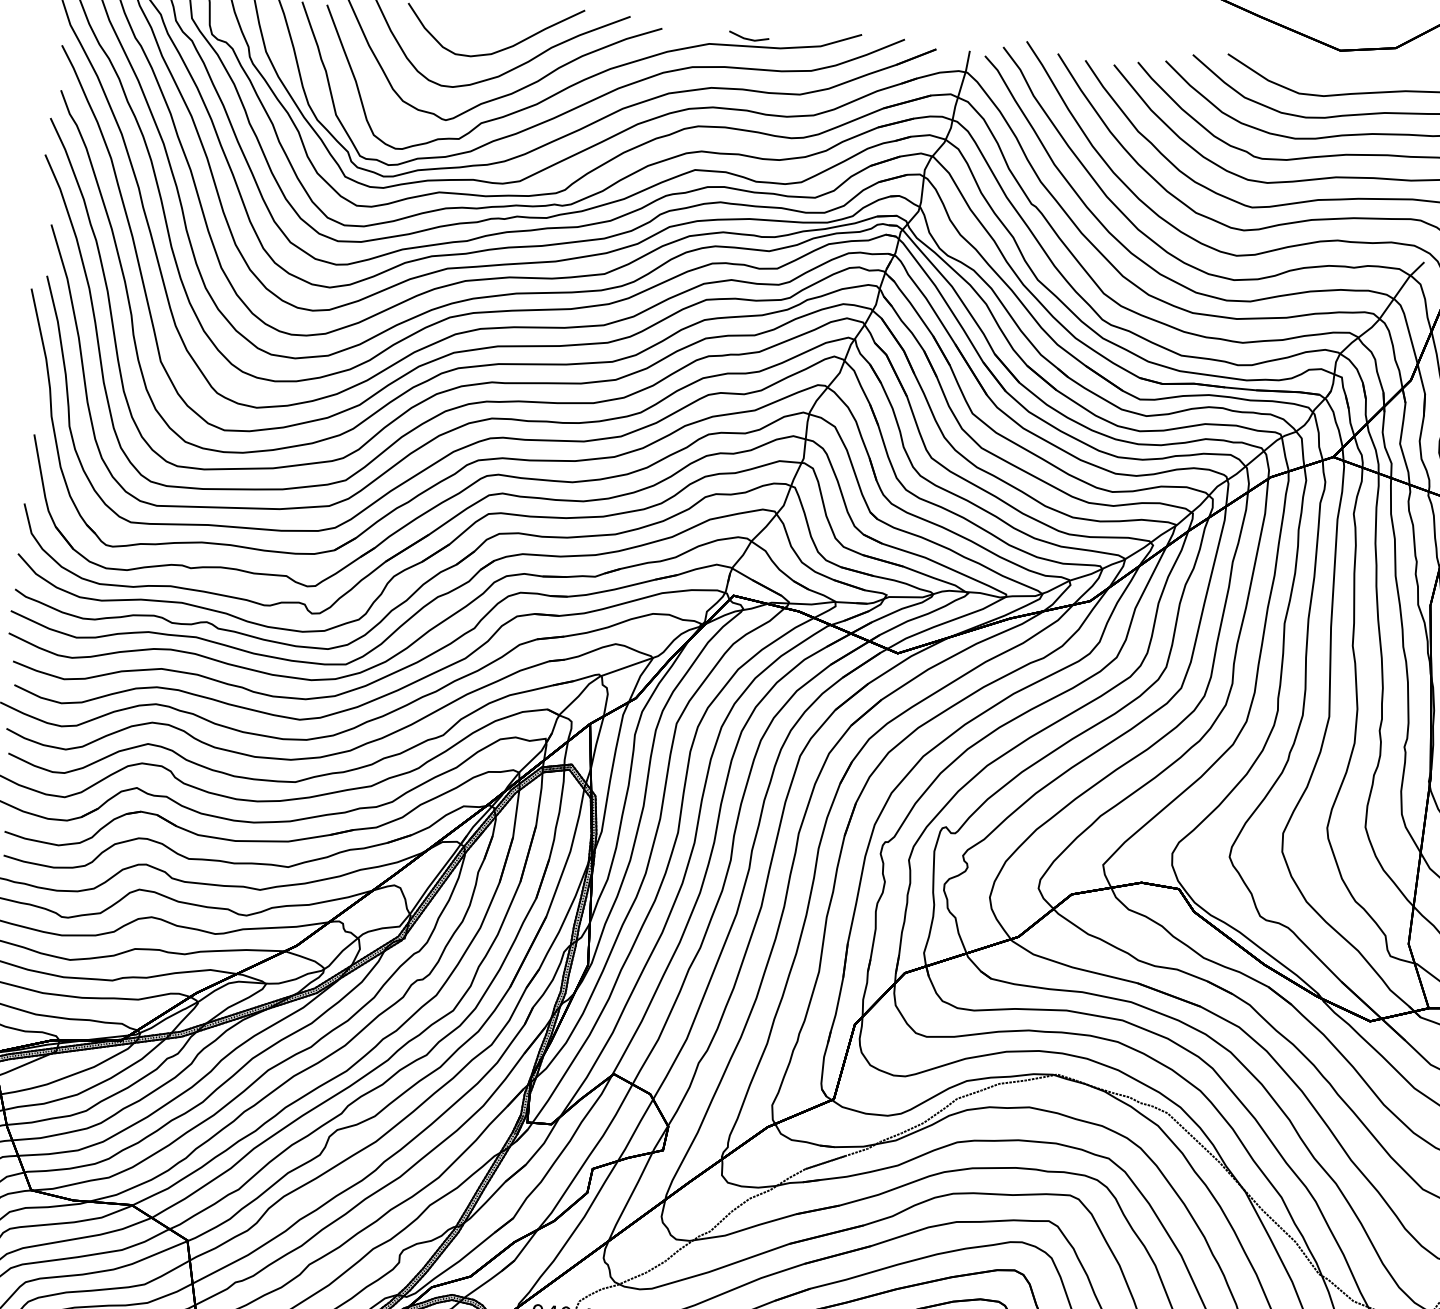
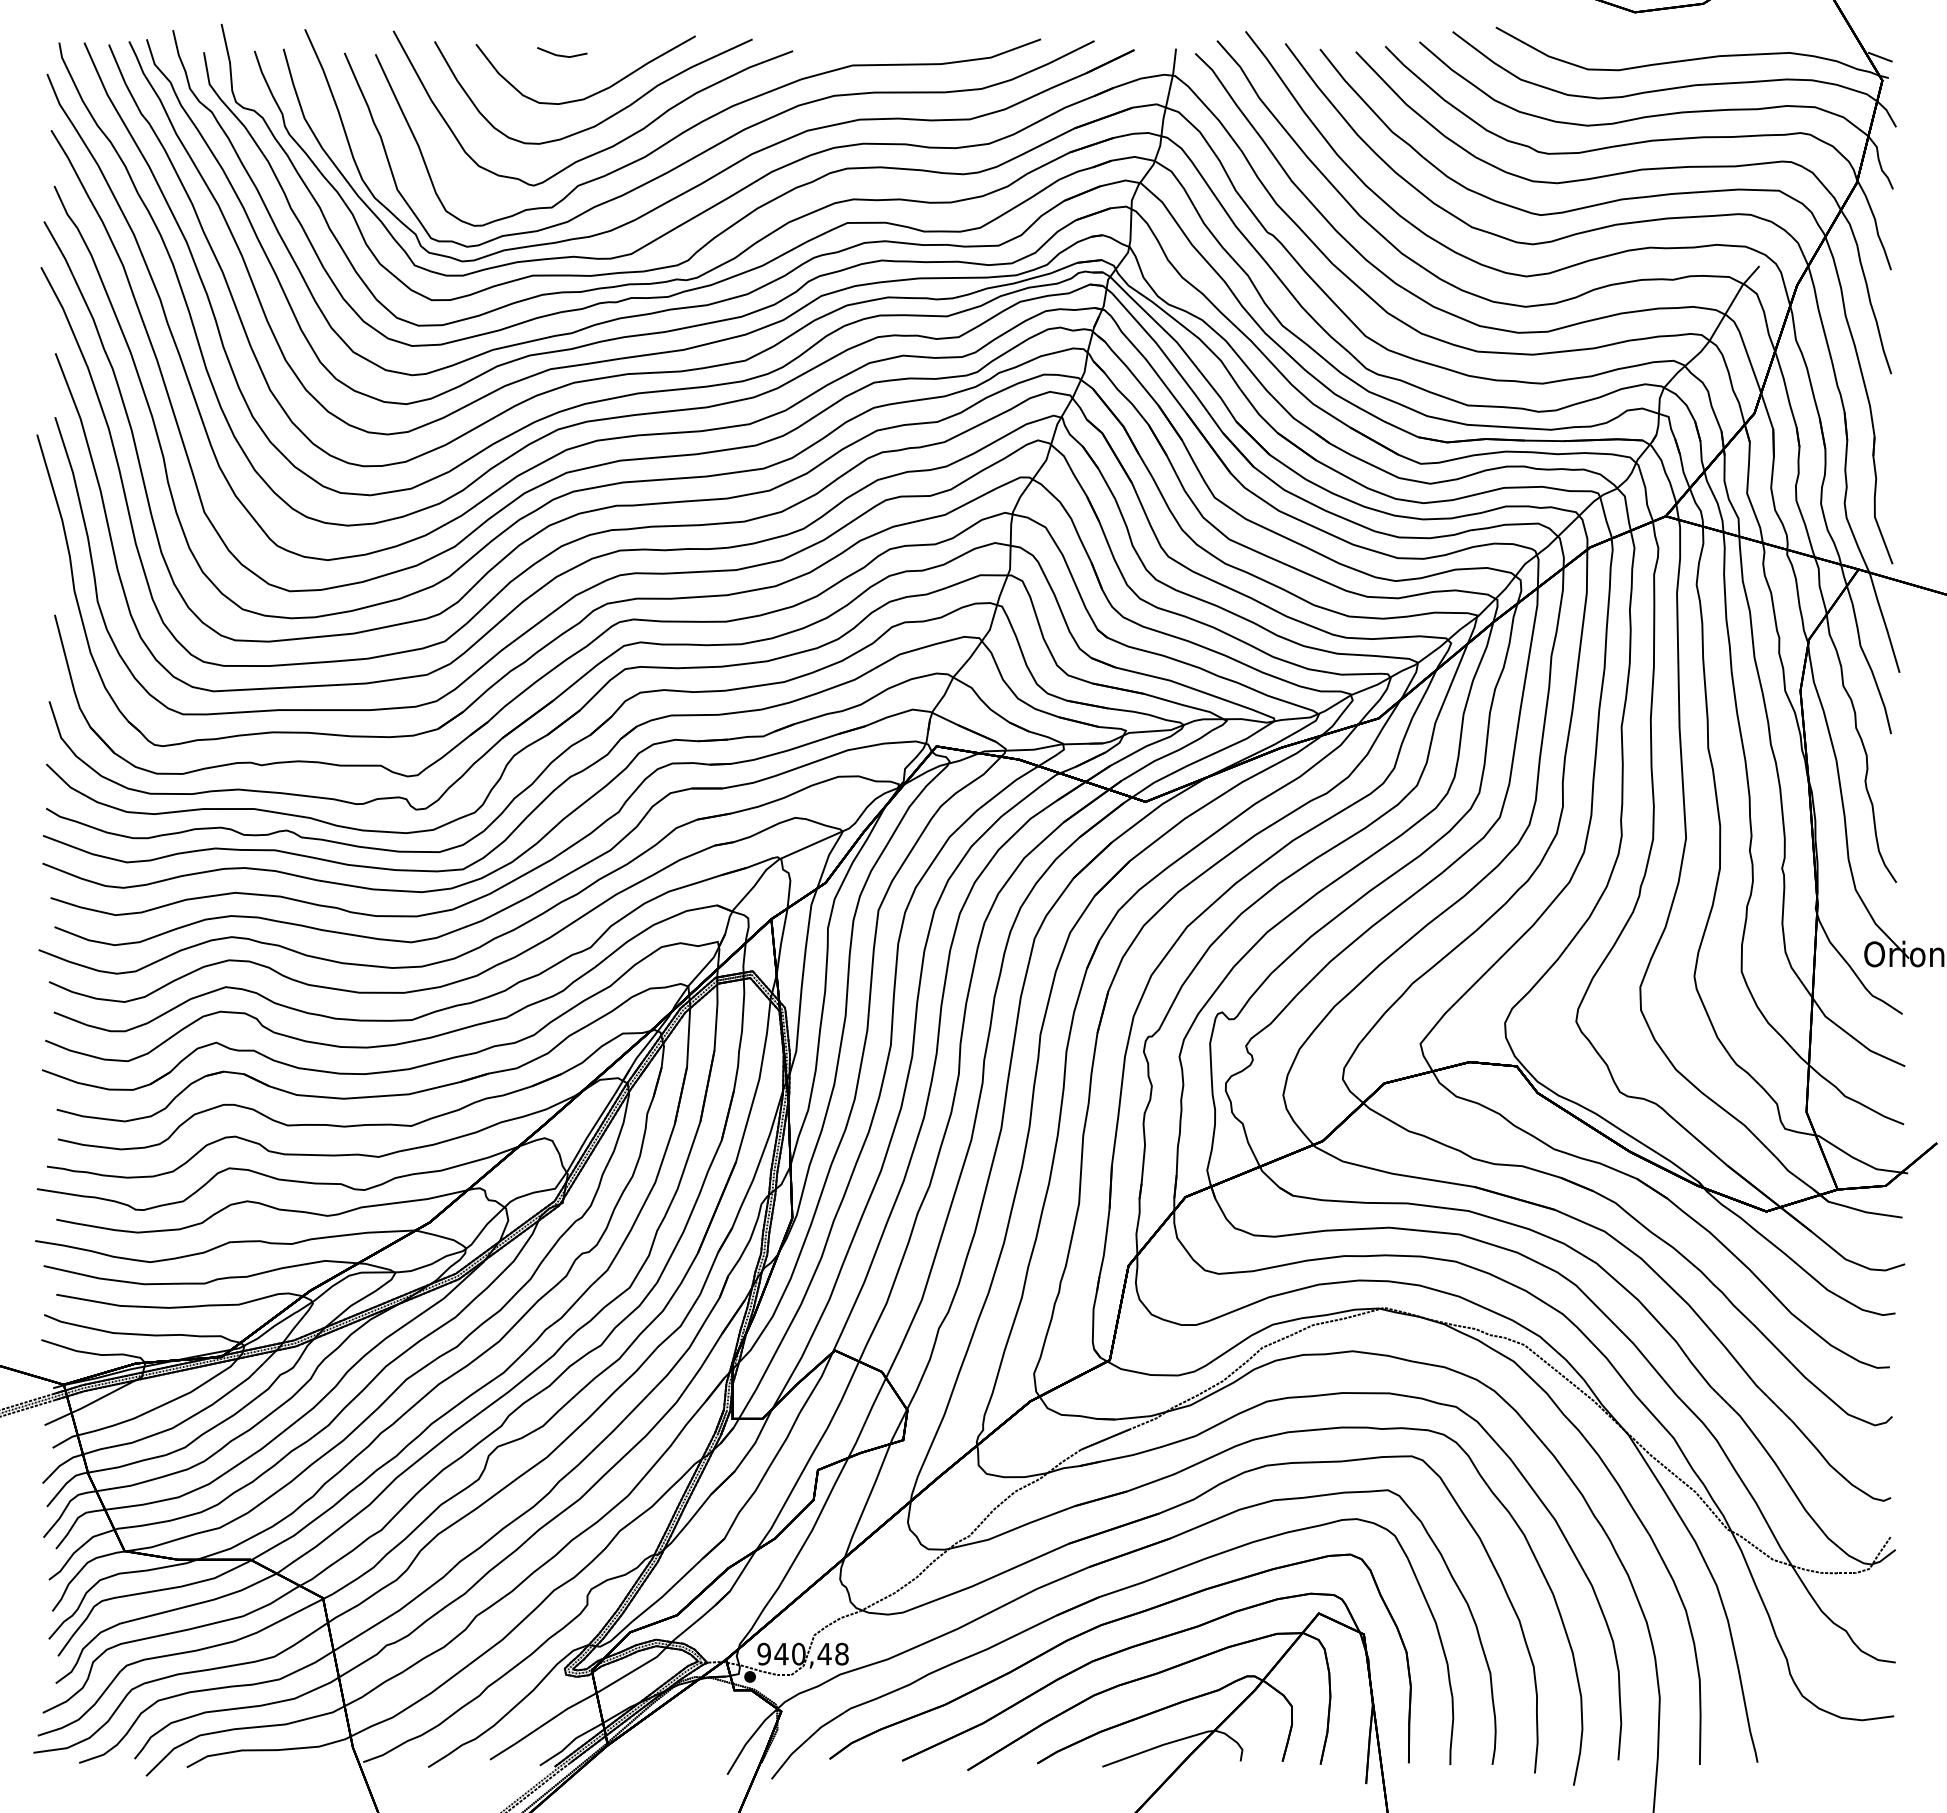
line: (747, 38) -> (560, 54), moved

